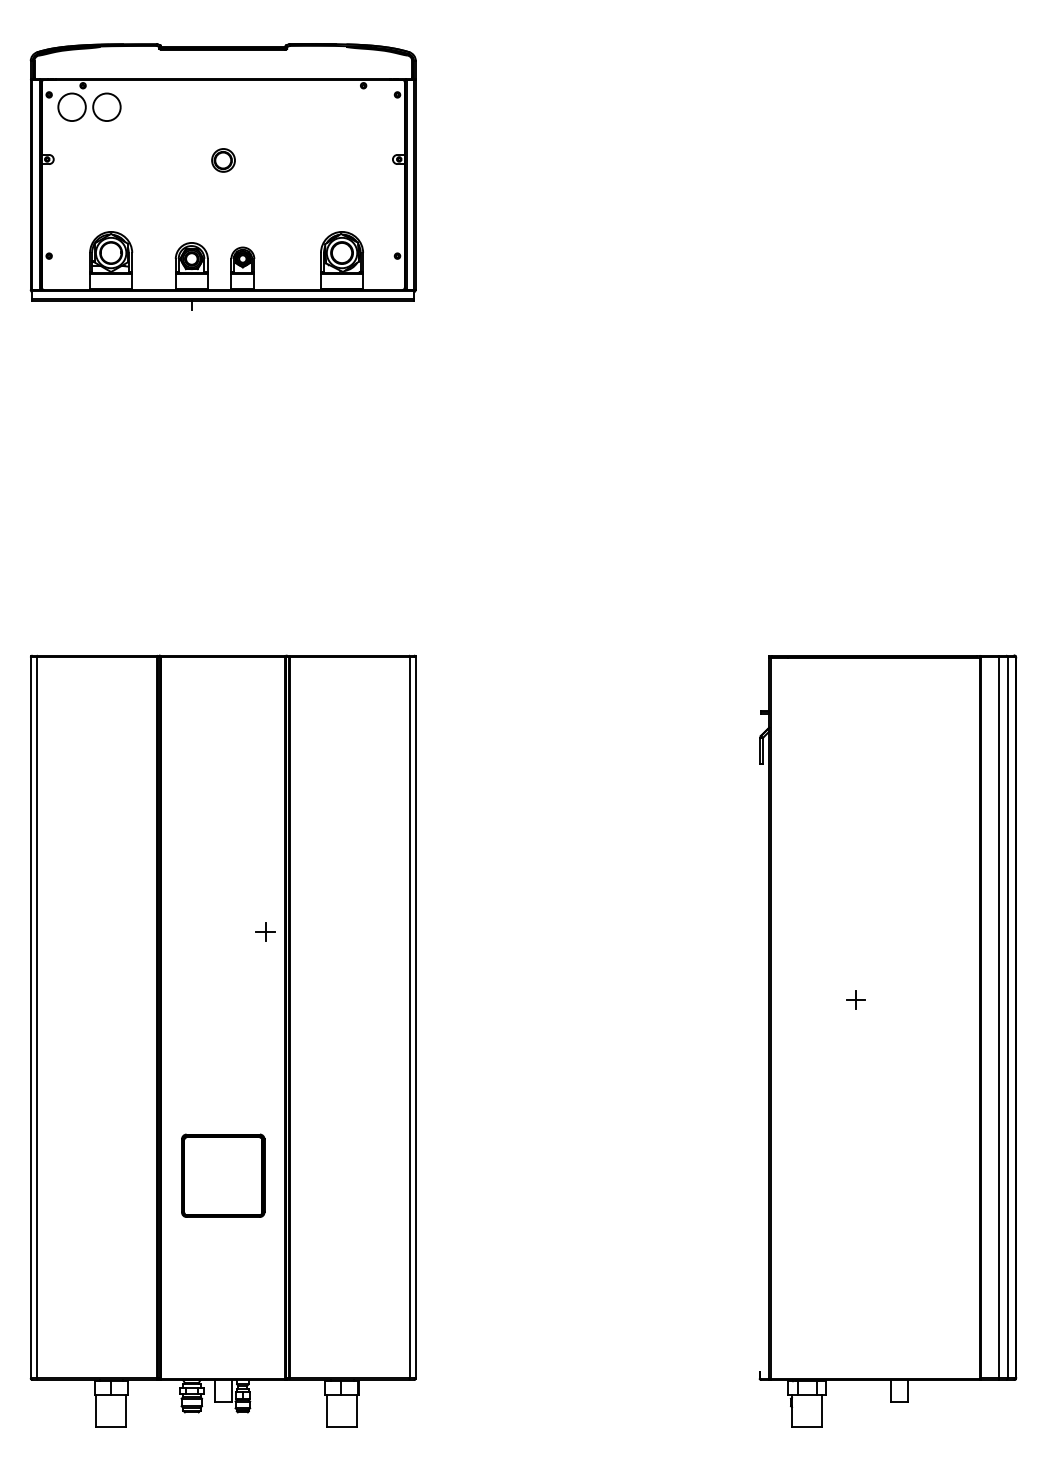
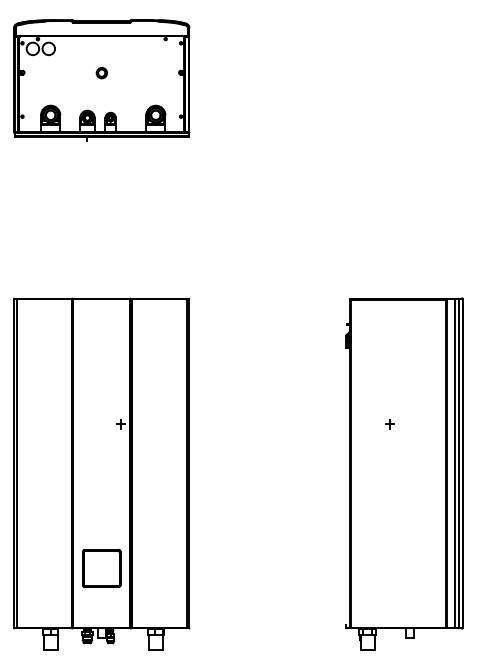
part: (855, 1000) -> (389, 424), moved
part: (222, 1175) -> (101, 568), moved

